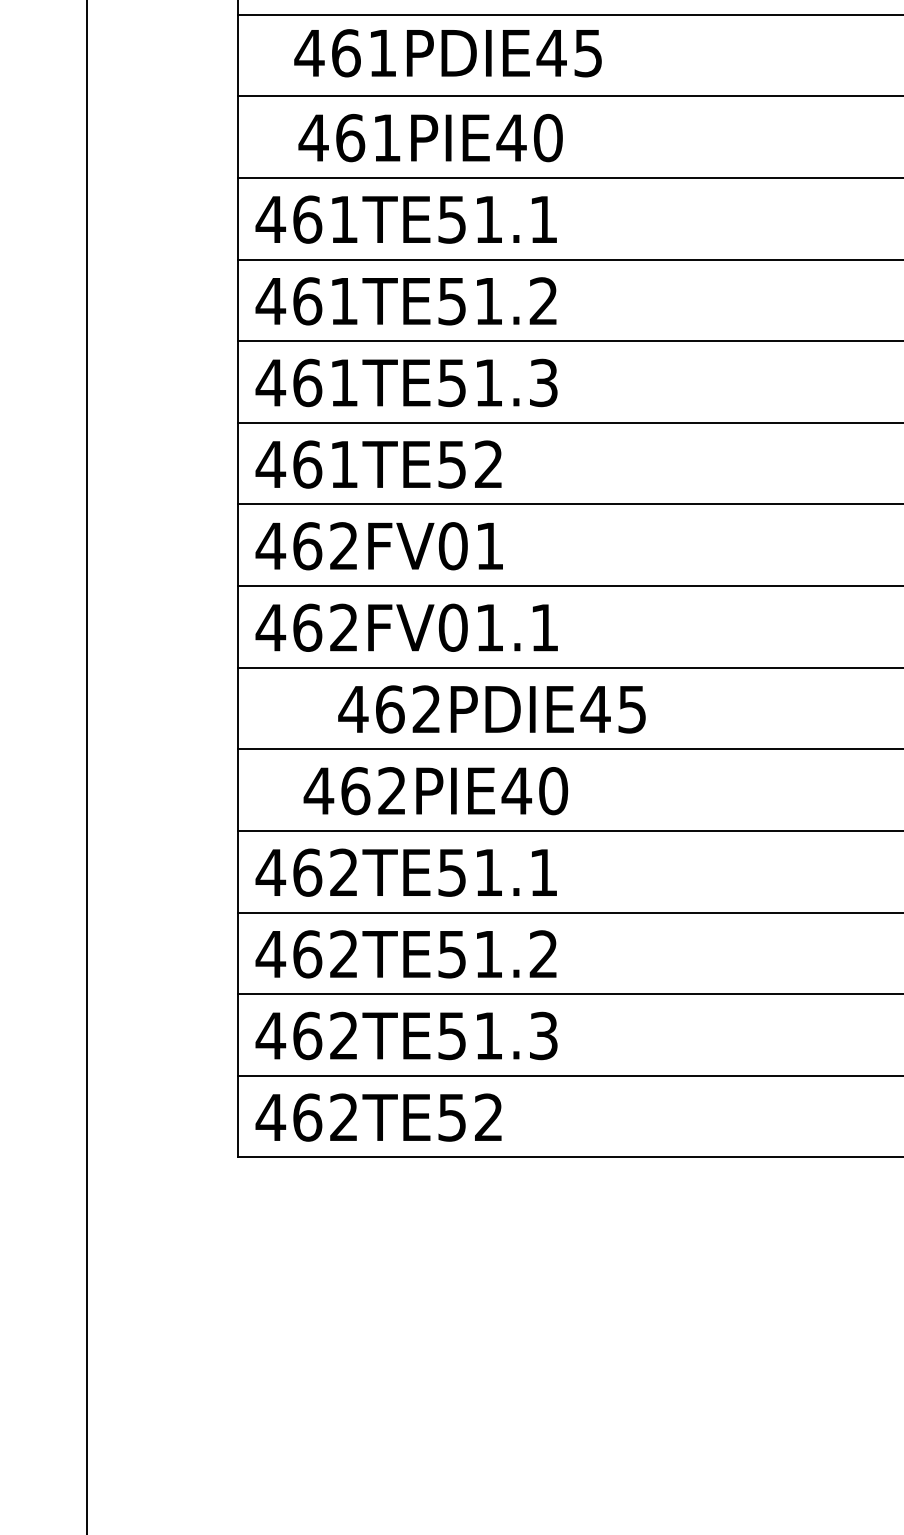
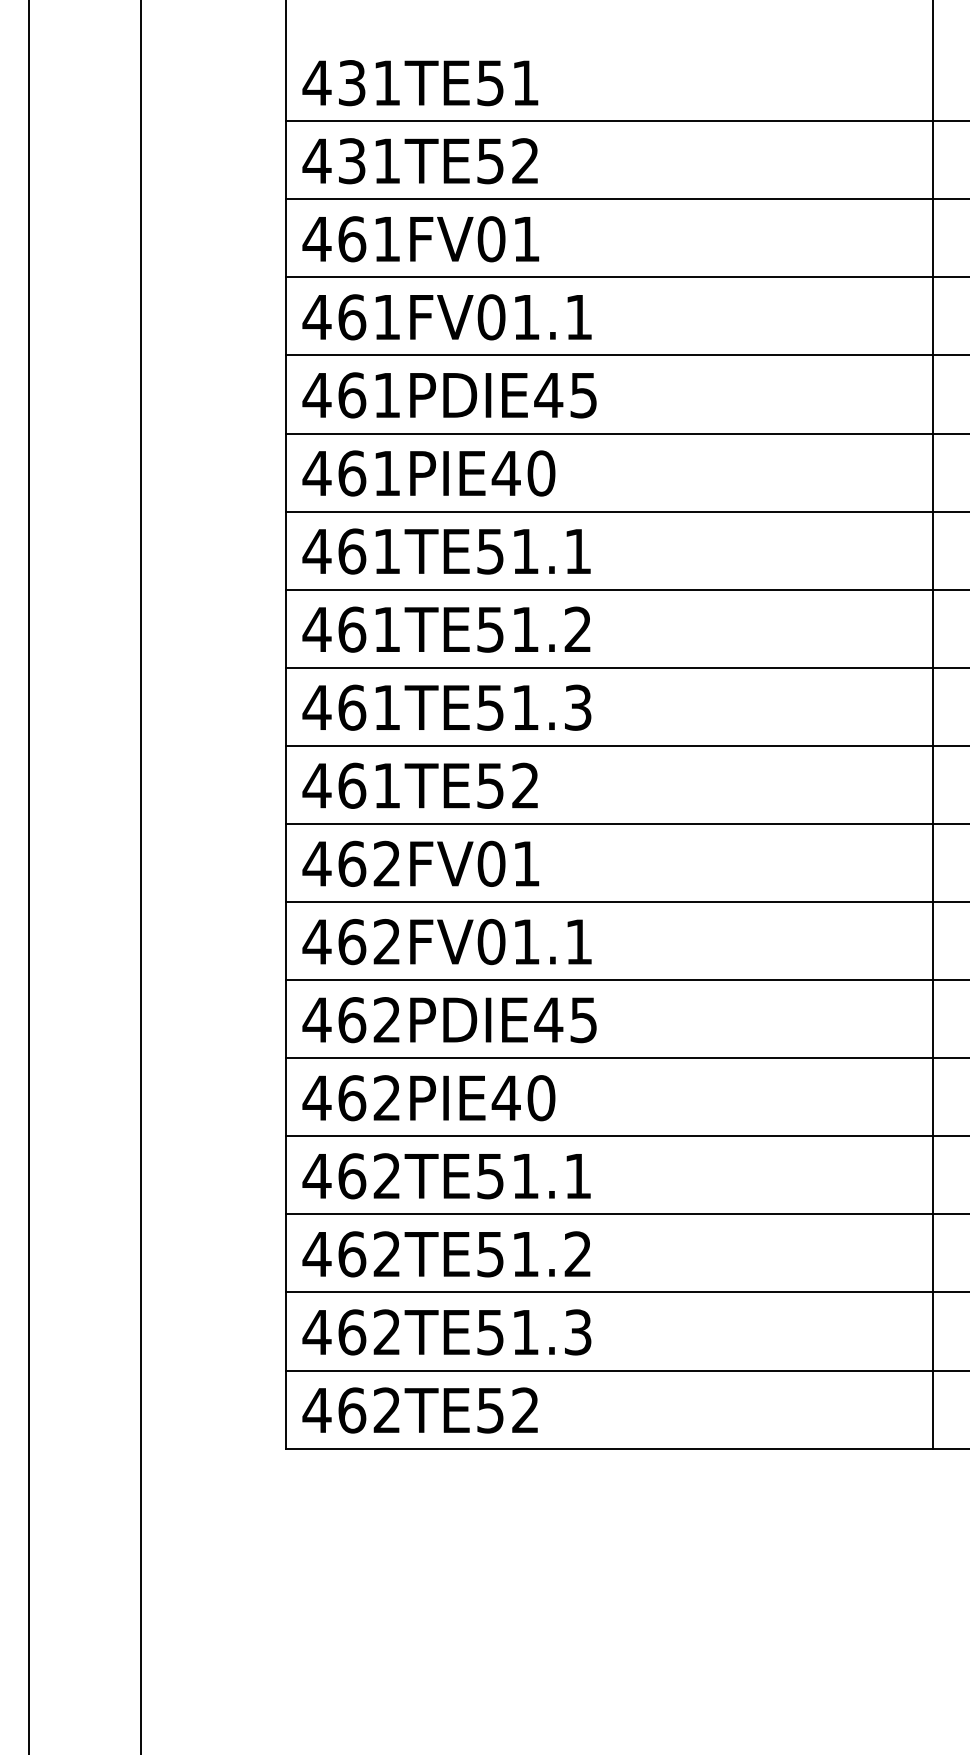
text: (447, 53) -> (449, 395), moved
text: (430, 138) -> (428, 473), moved
text: (491, 709) -> (449, 1020), moved
text: (435, 791) -> (428, 1098), moved

